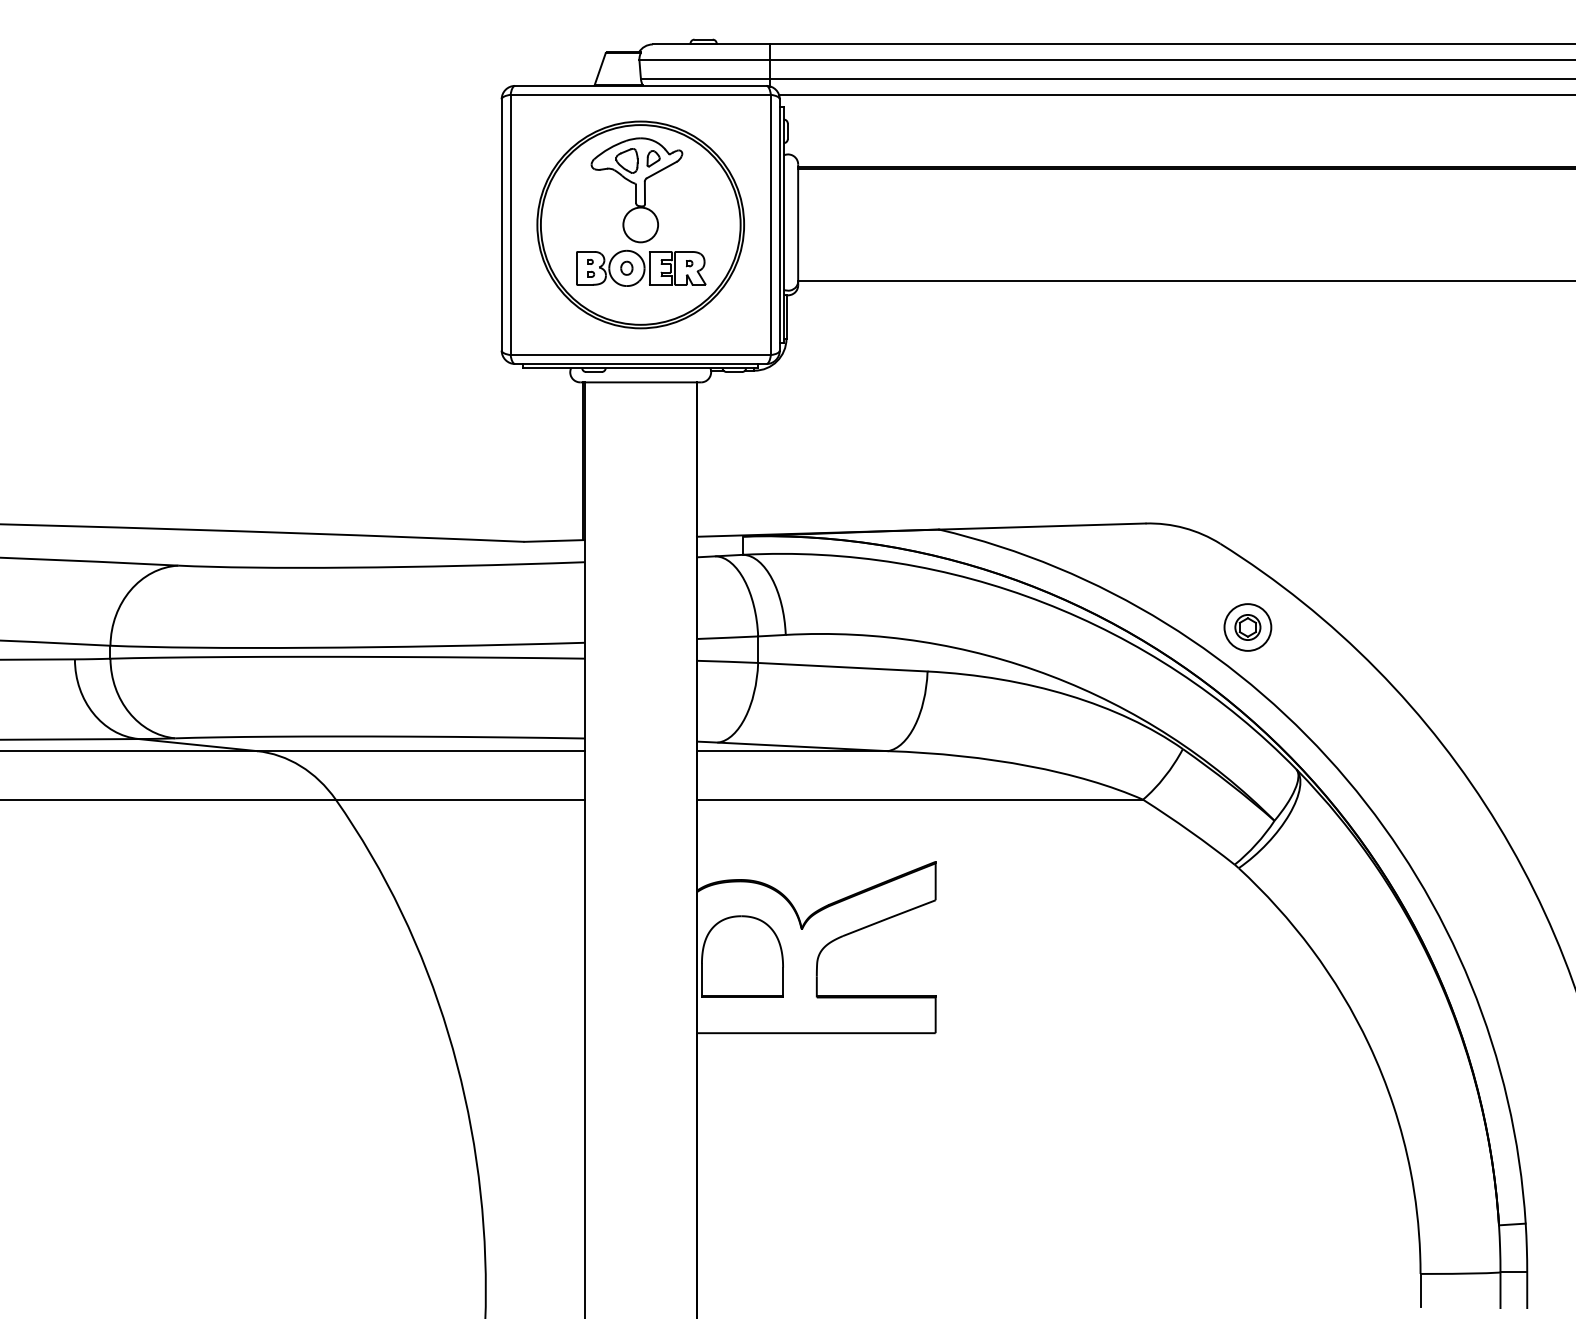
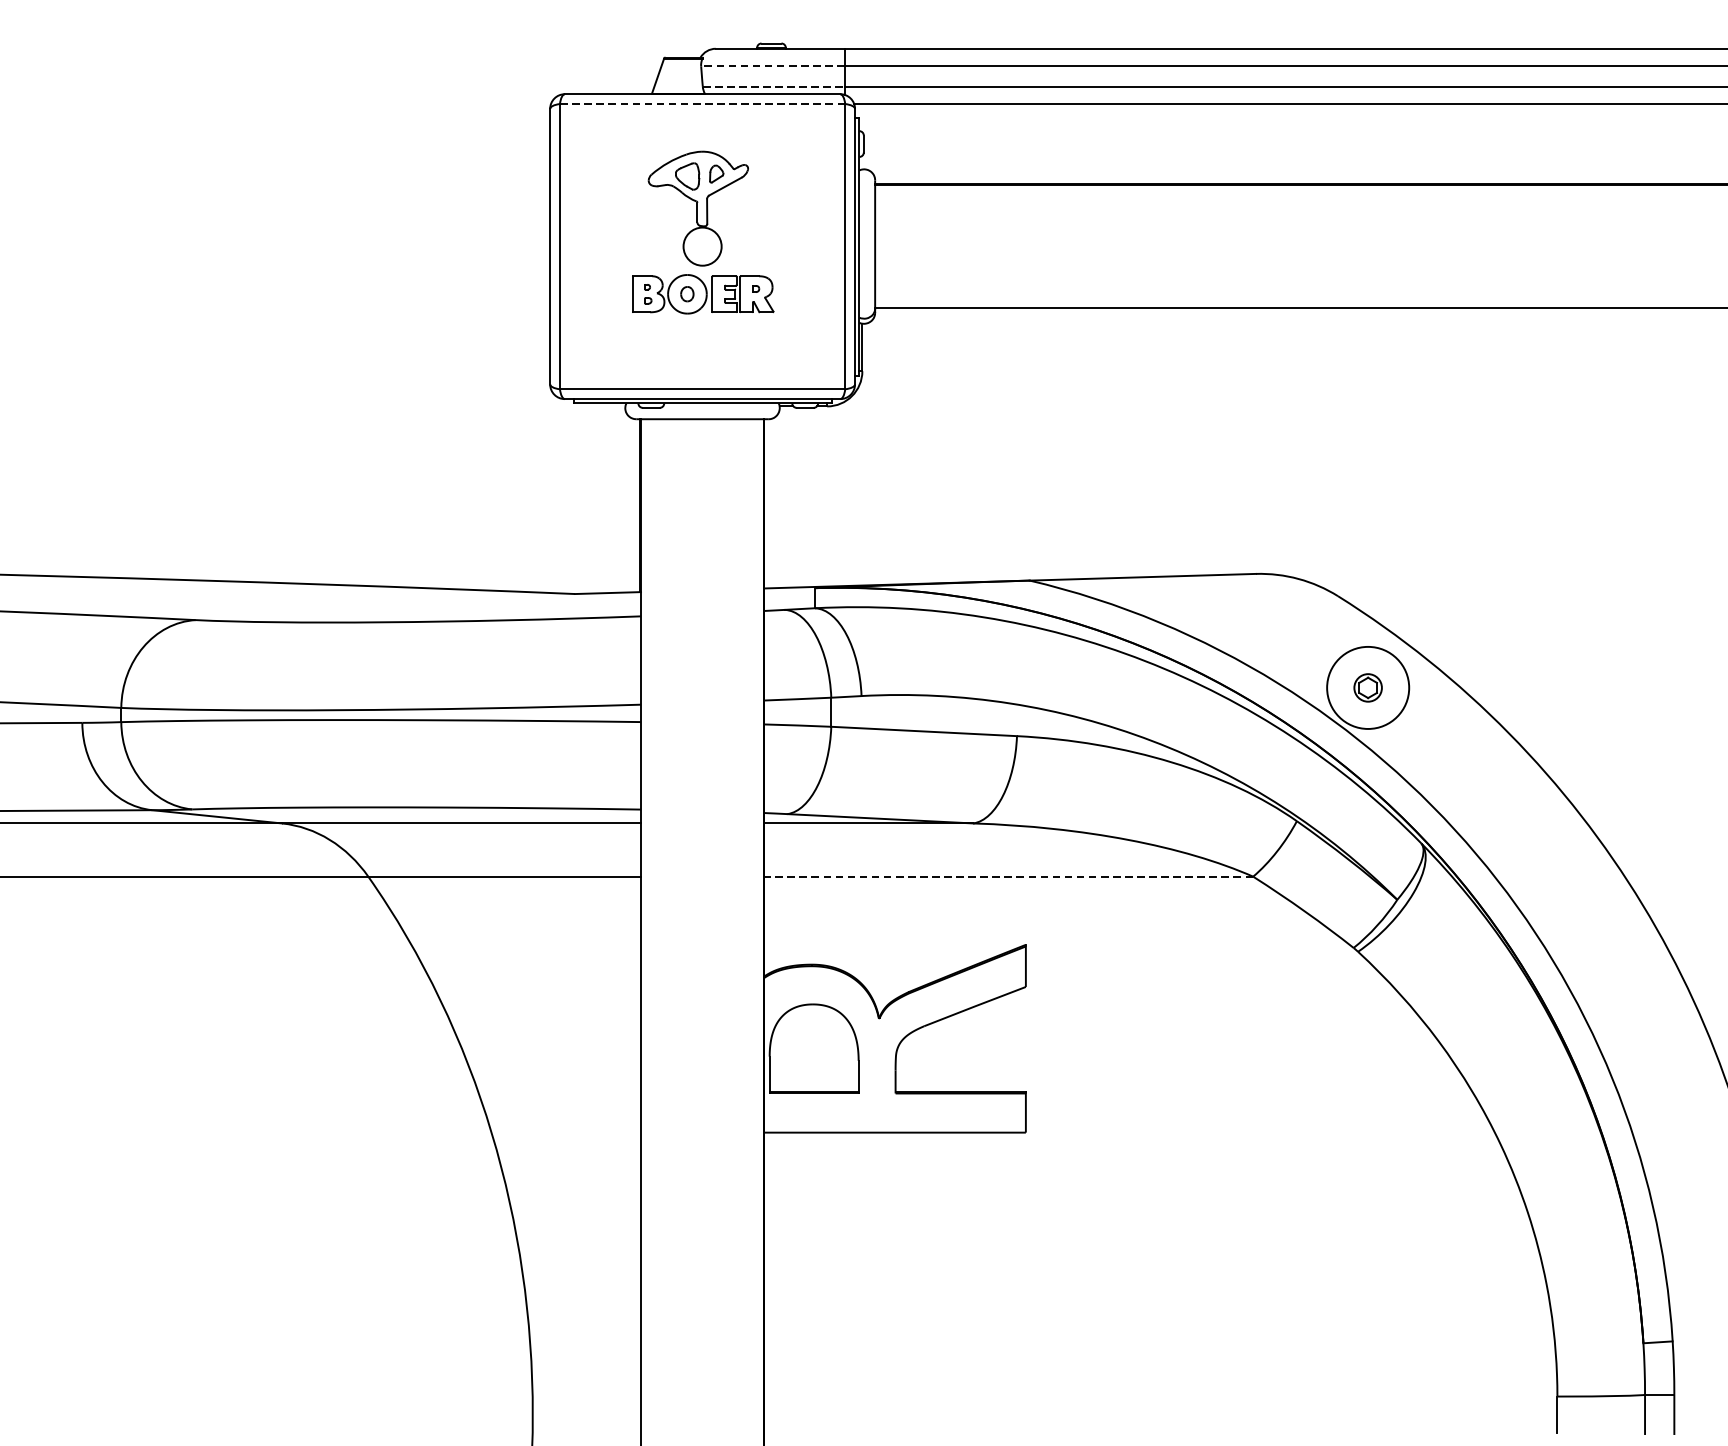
line: (704, 60) -> (772, 66), solid -> dashed
line: (705, 79) -> (773, 87), solid -> dashed
line: (640, 94) -> (702, 103), solid -> dashed
part: (640, 224) -> (702, 246), removed
circle: (1247, 627) -> (1367, 687), size x1.6
line: (919, 799) -> (1008, 876), solid -> dashed

